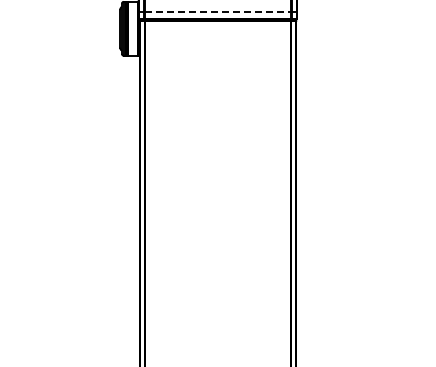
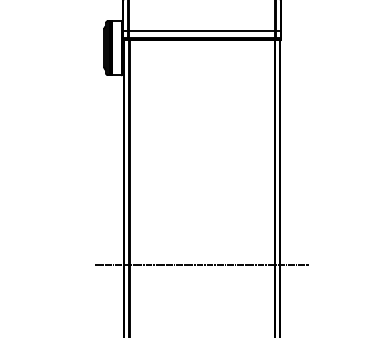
line: (218, 12) -> (202, 31), dashed -> solid
line: (217, 245) -> (201, 264), added

